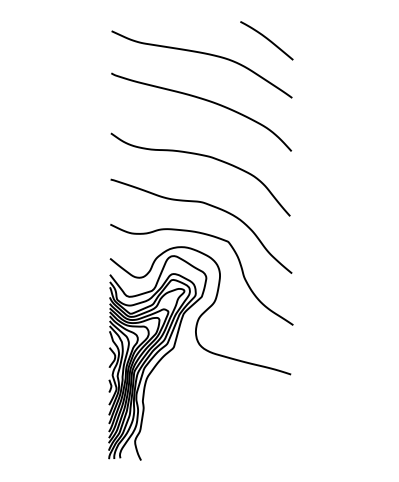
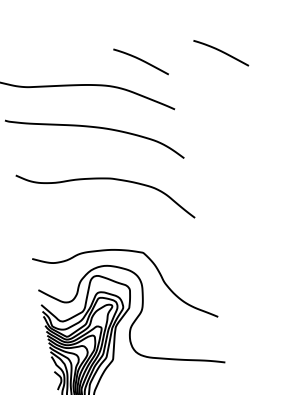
curve: (352, 47) -> (220, 52), added
curve: (207, 205) -> (117, 223), removed

